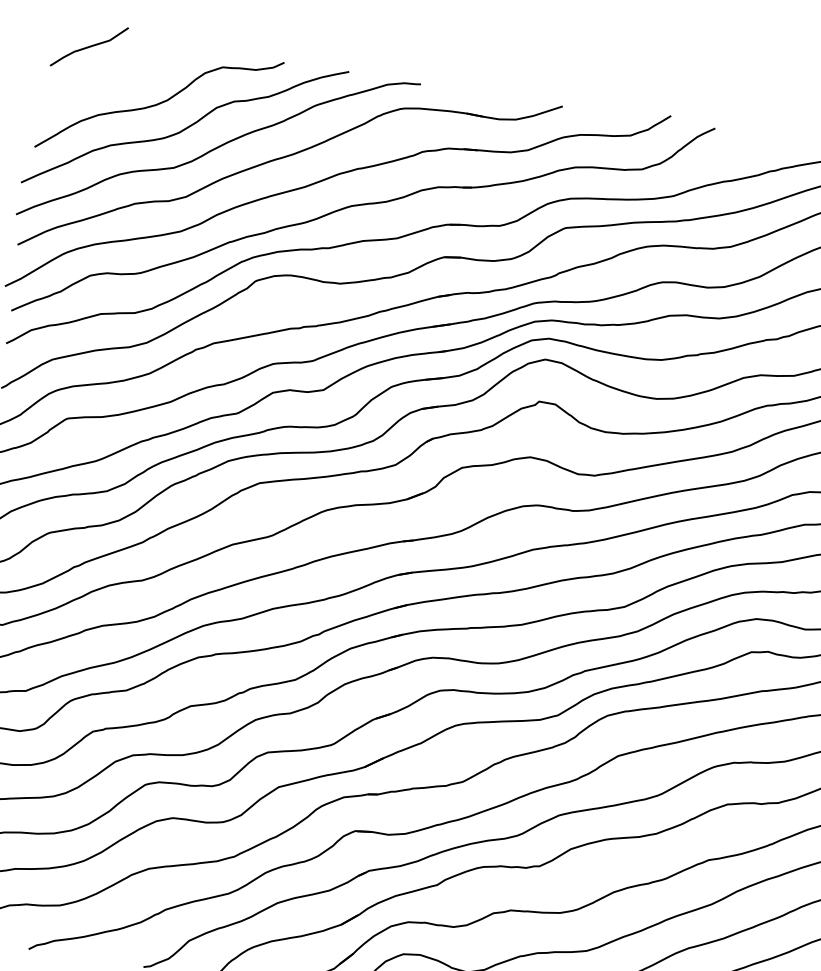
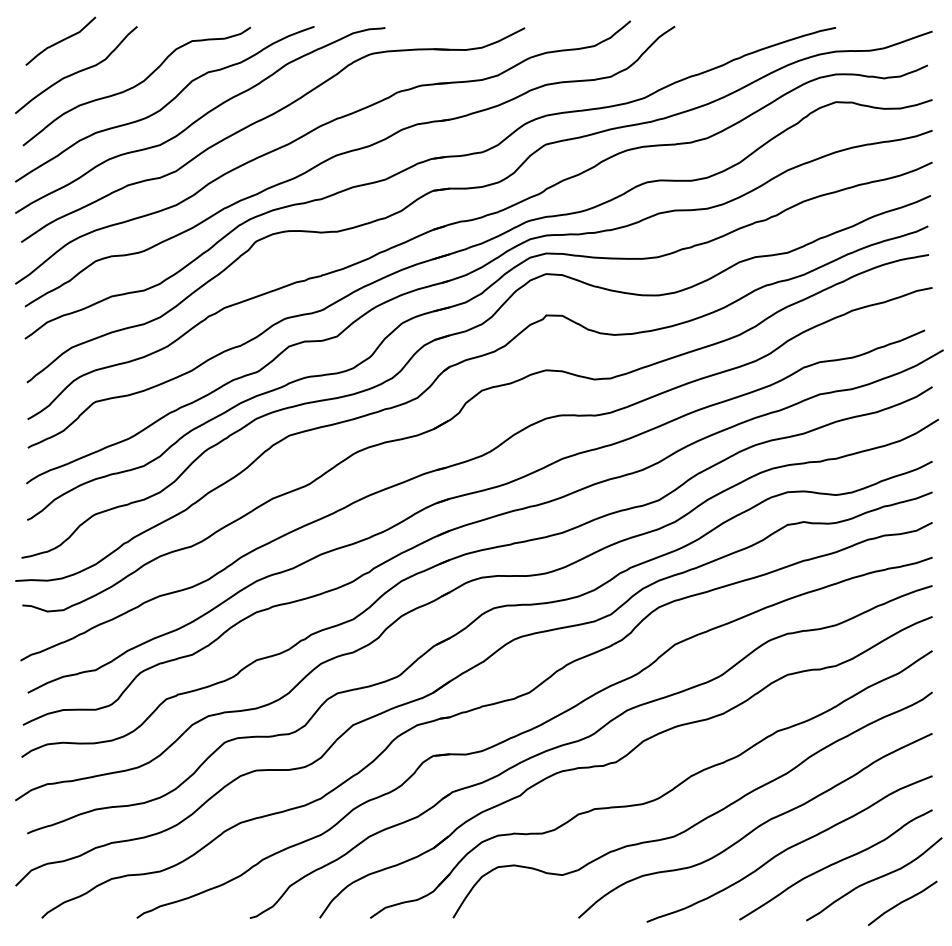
curve: (100, 80) -> (76, 71), added

